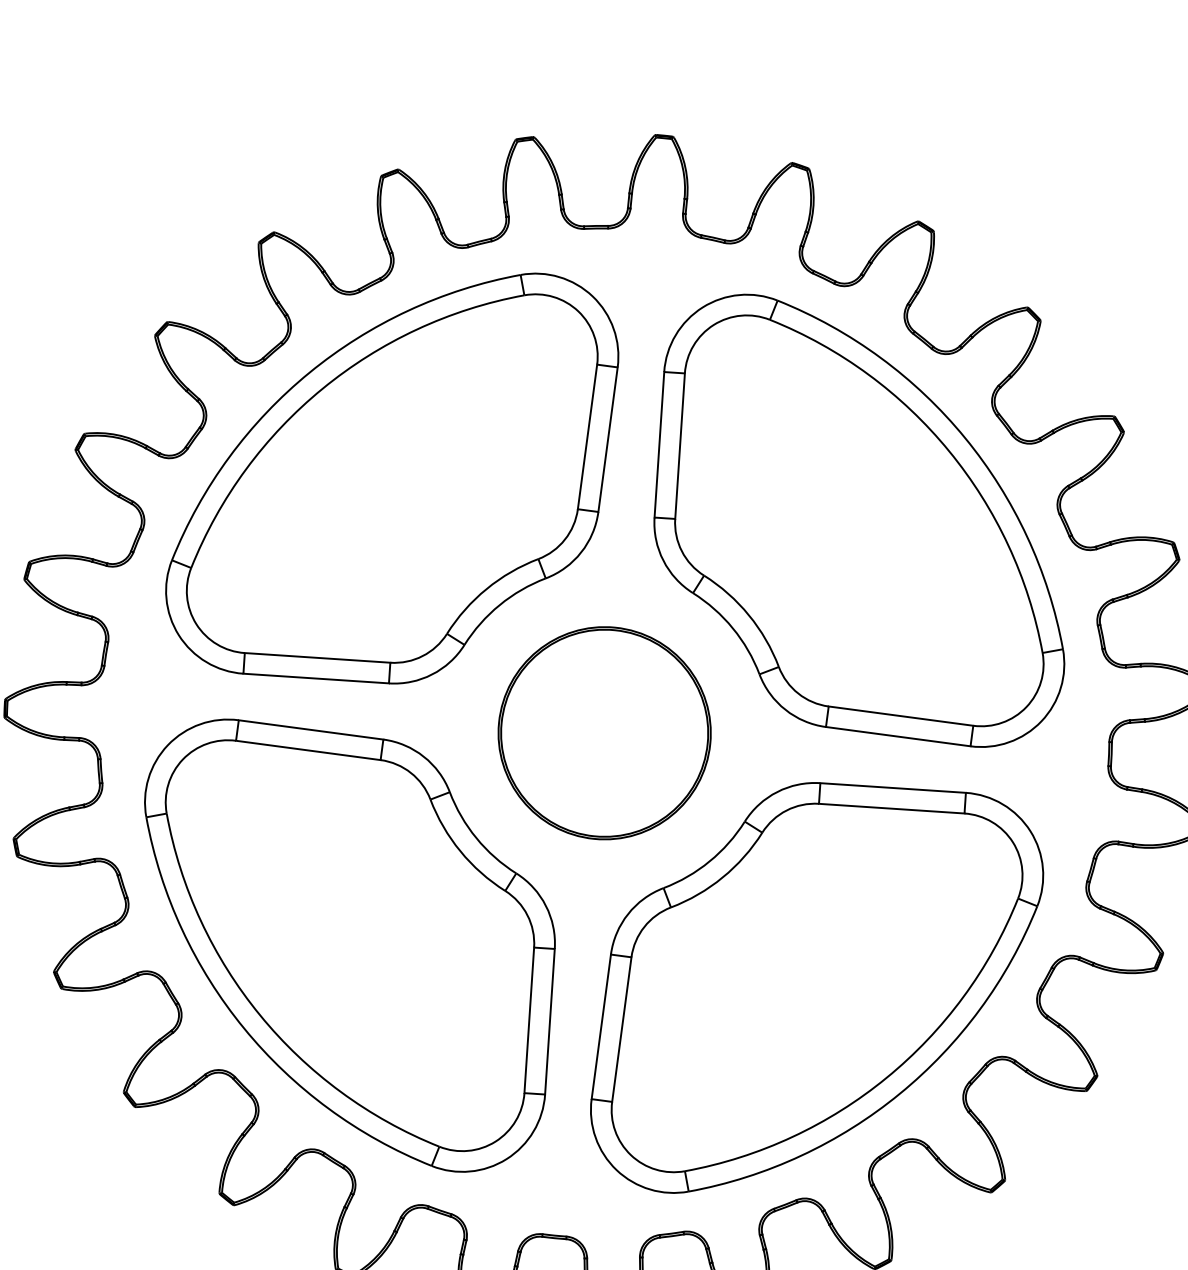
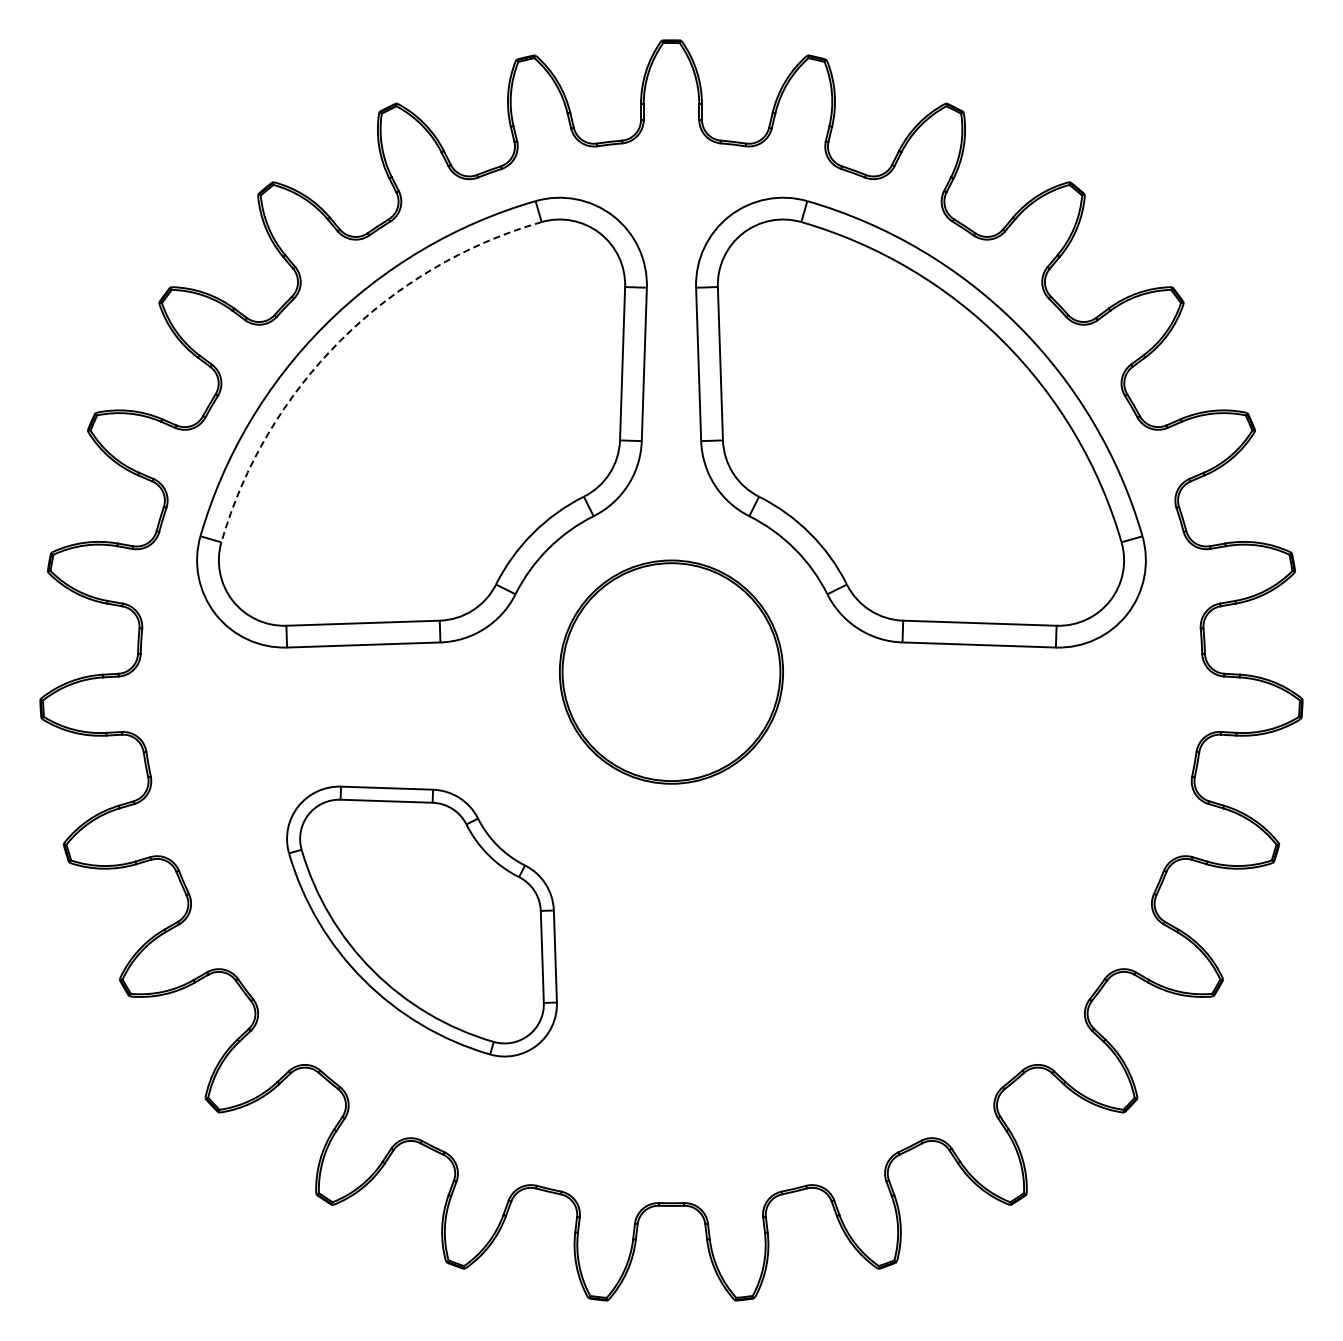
arc: (322, 388) -> (340, 340), solid -> dashed
part: (344, 945) -> (421, 921), size x0.6
part: (816, 992) -> (920, 921), removed

